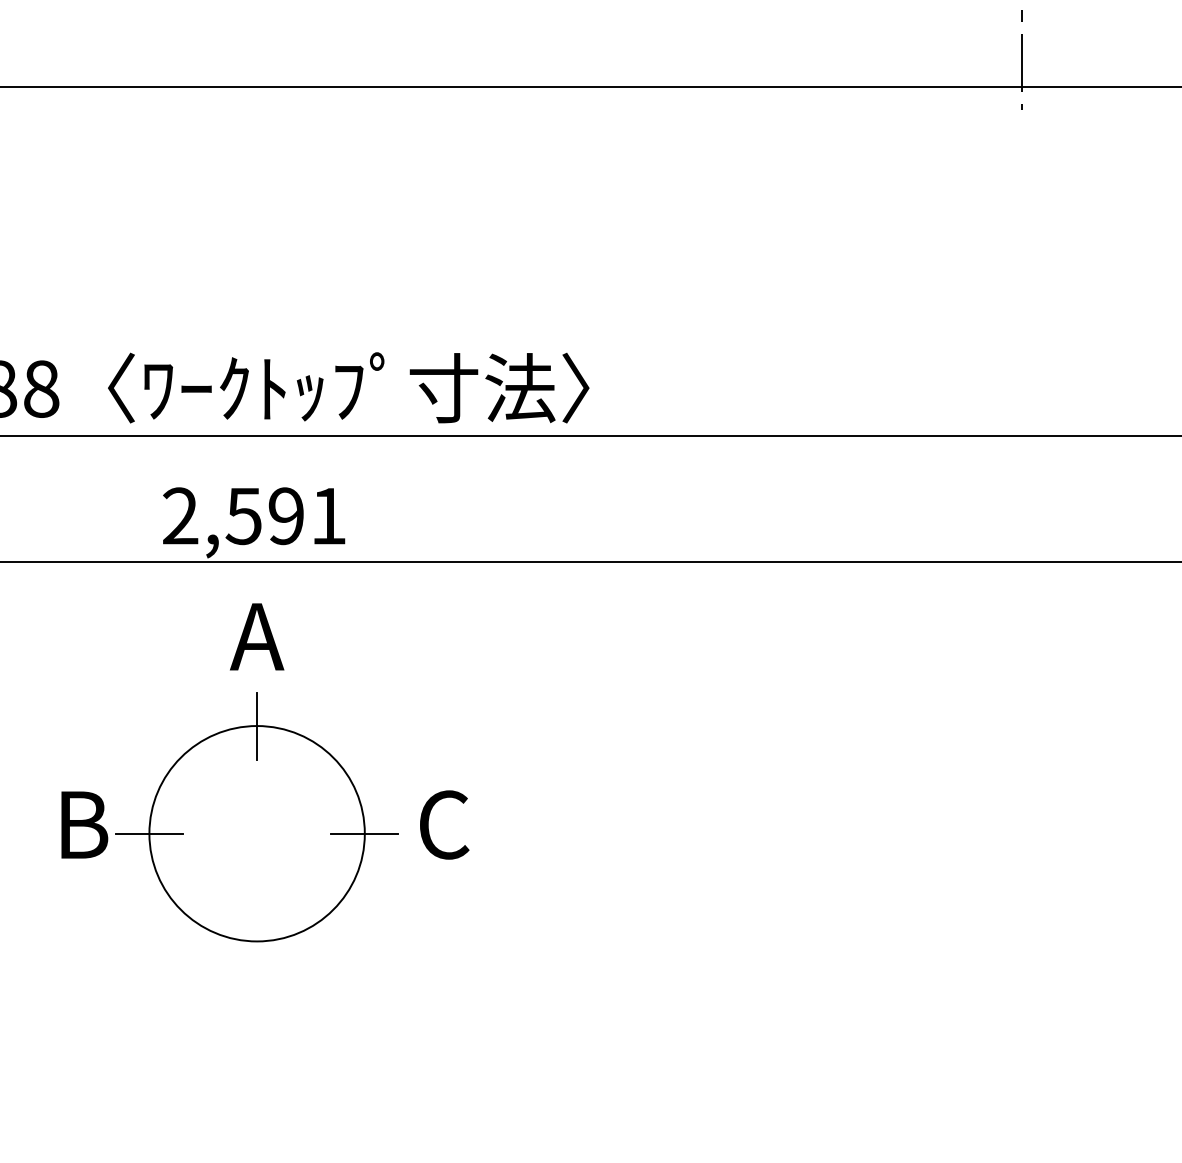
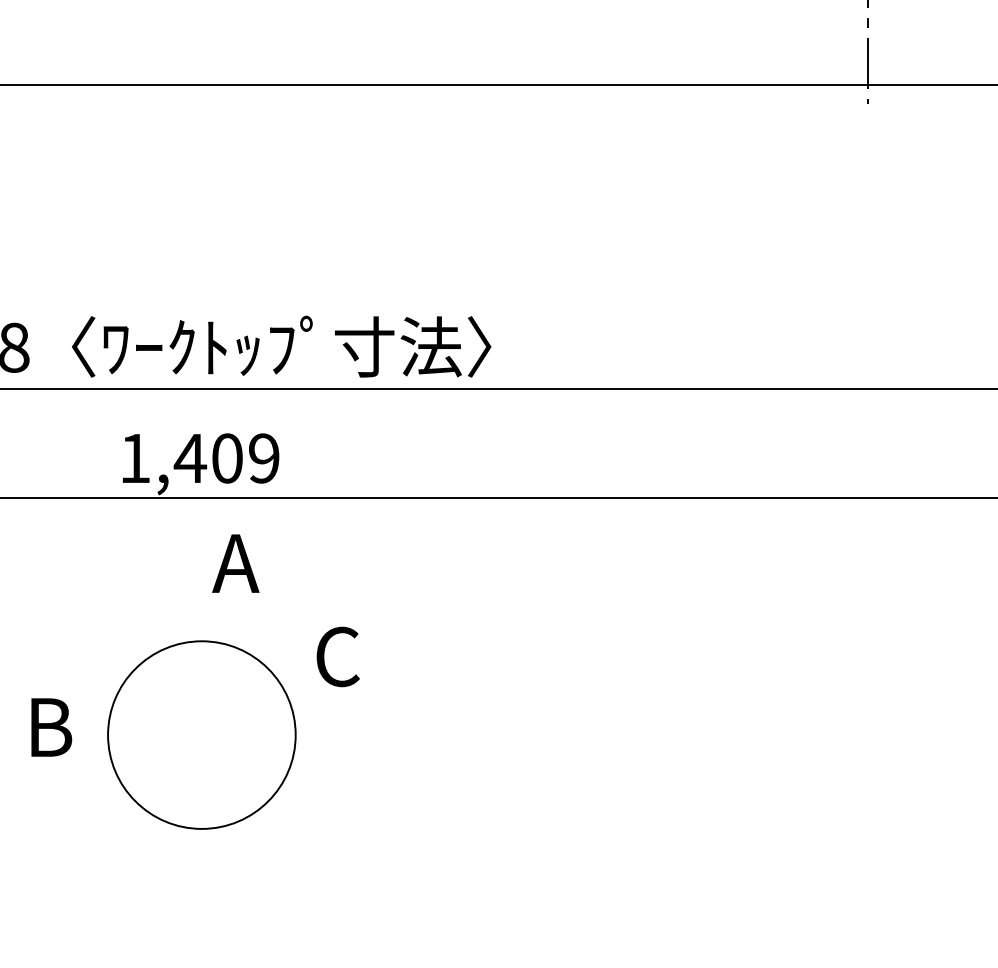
text: (254, 516) -> (199, 458), 2,591 -> 1,409
text: (257, 636) -> (236, 563), moved
line: (257, 725) -> (202, 640), removed
text: (444, 824) -> (338, 656), moved
line: (148, 833) -> (107, 734), removed
line: (364, 833) -> (295, 734), removed

